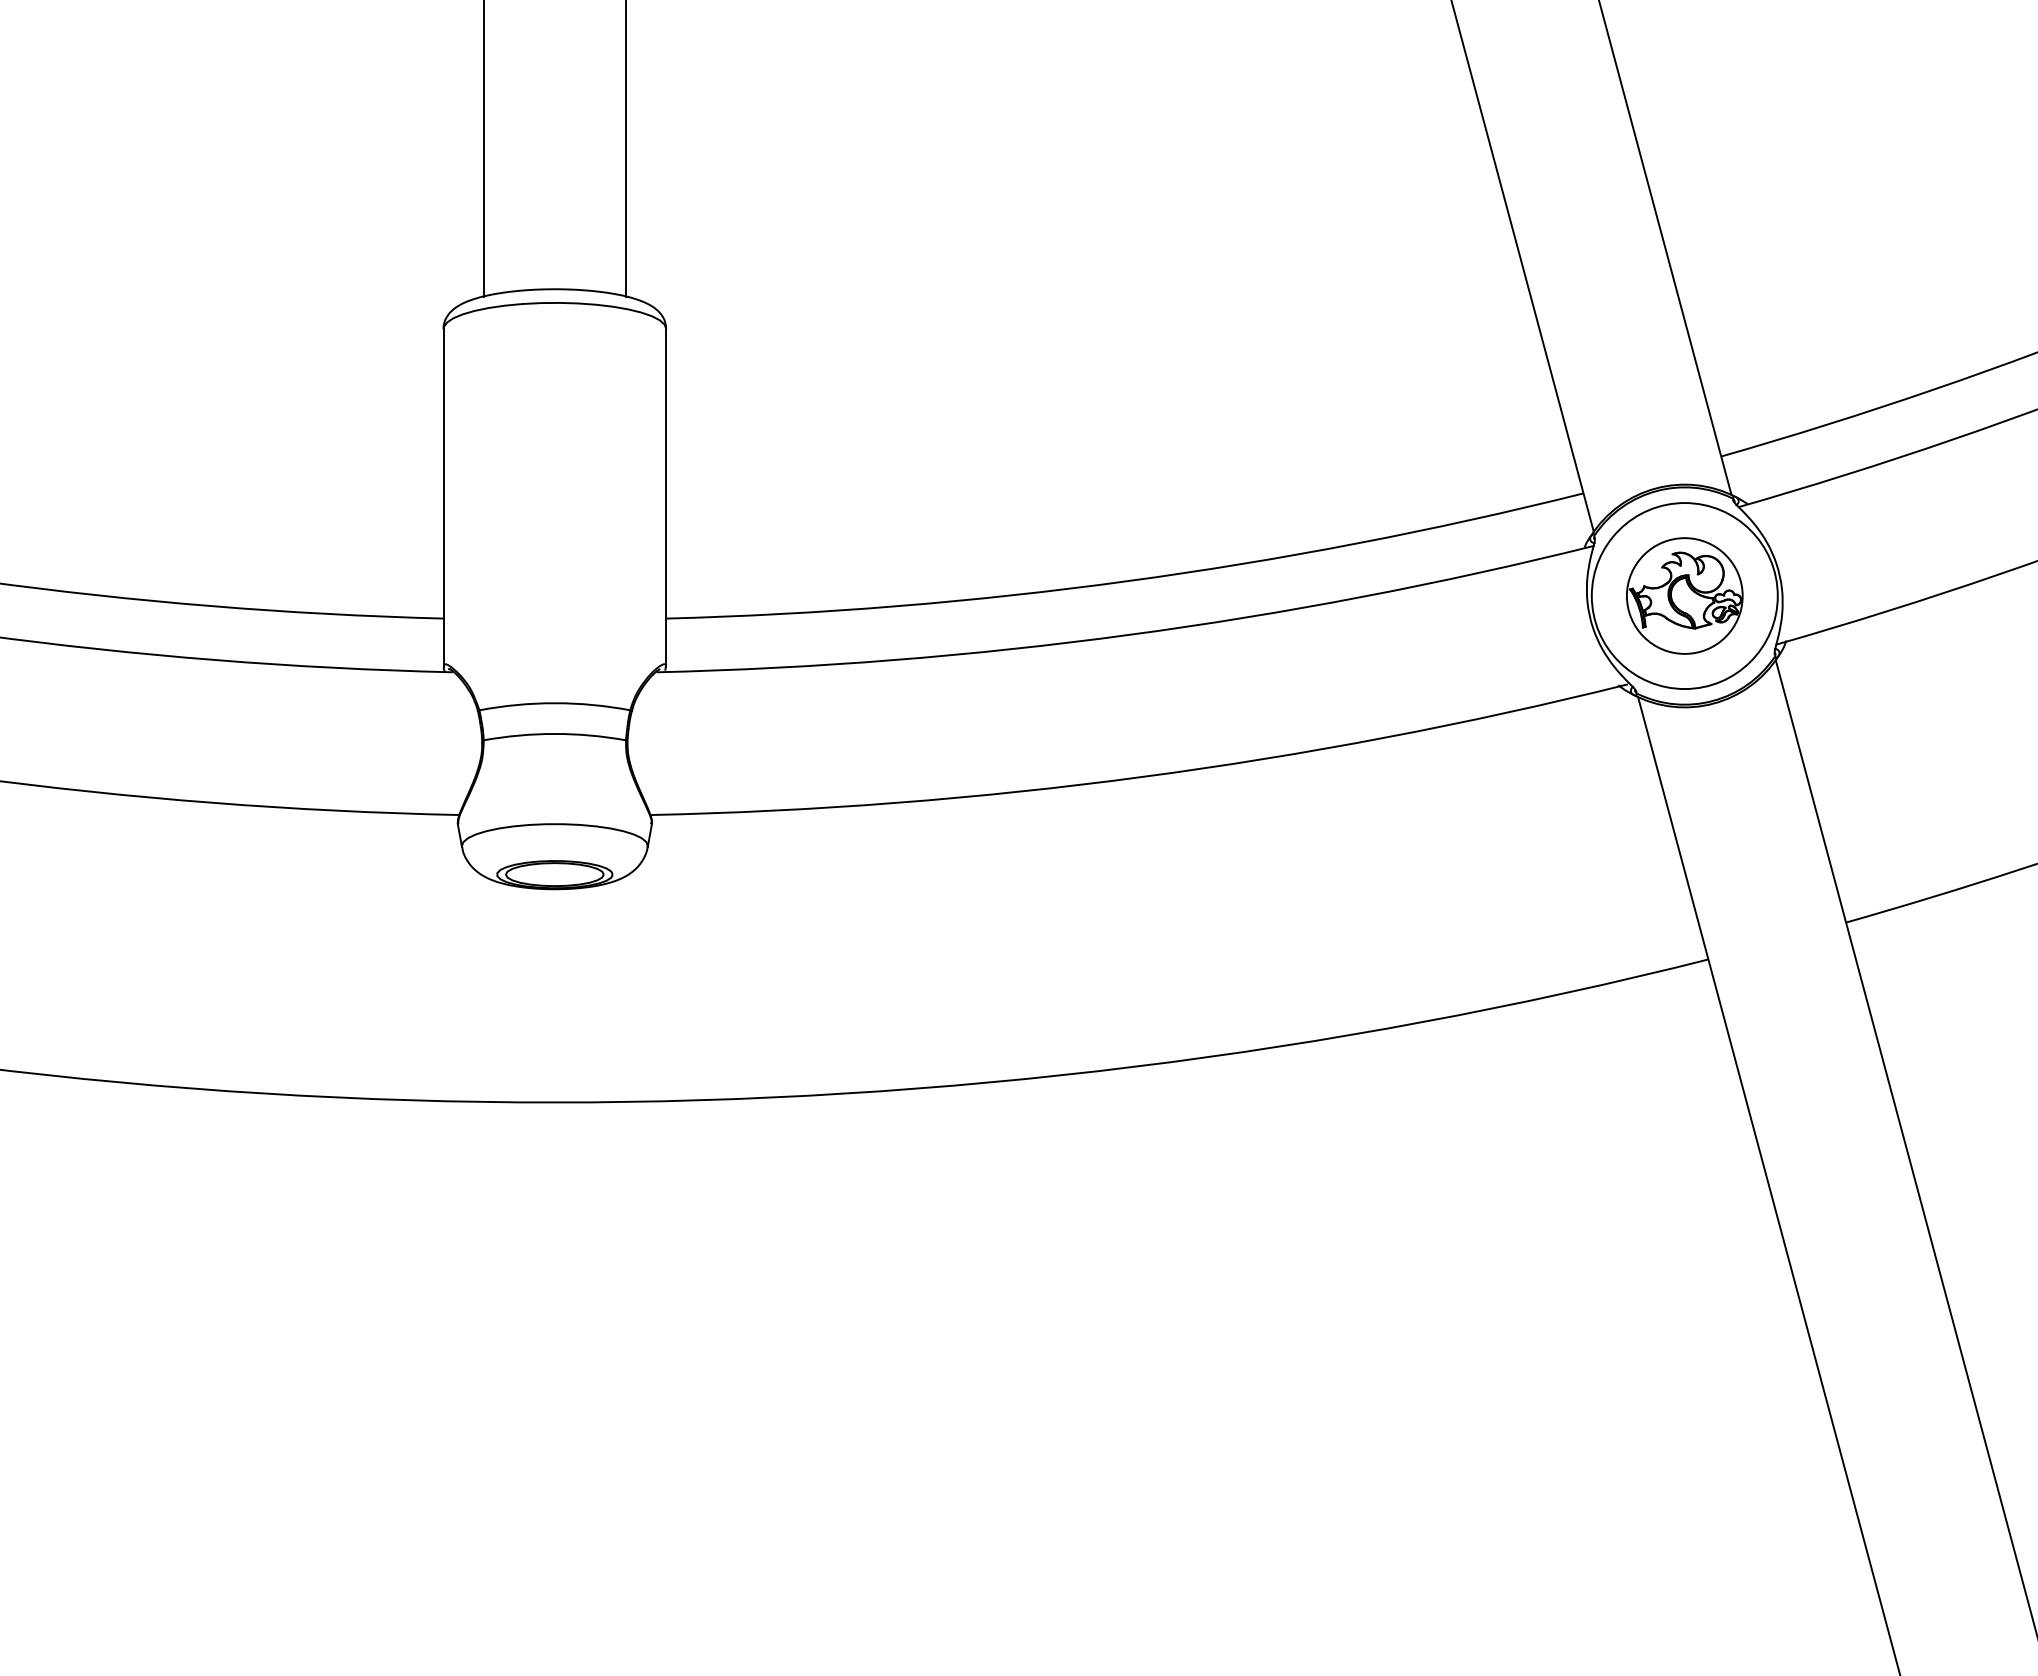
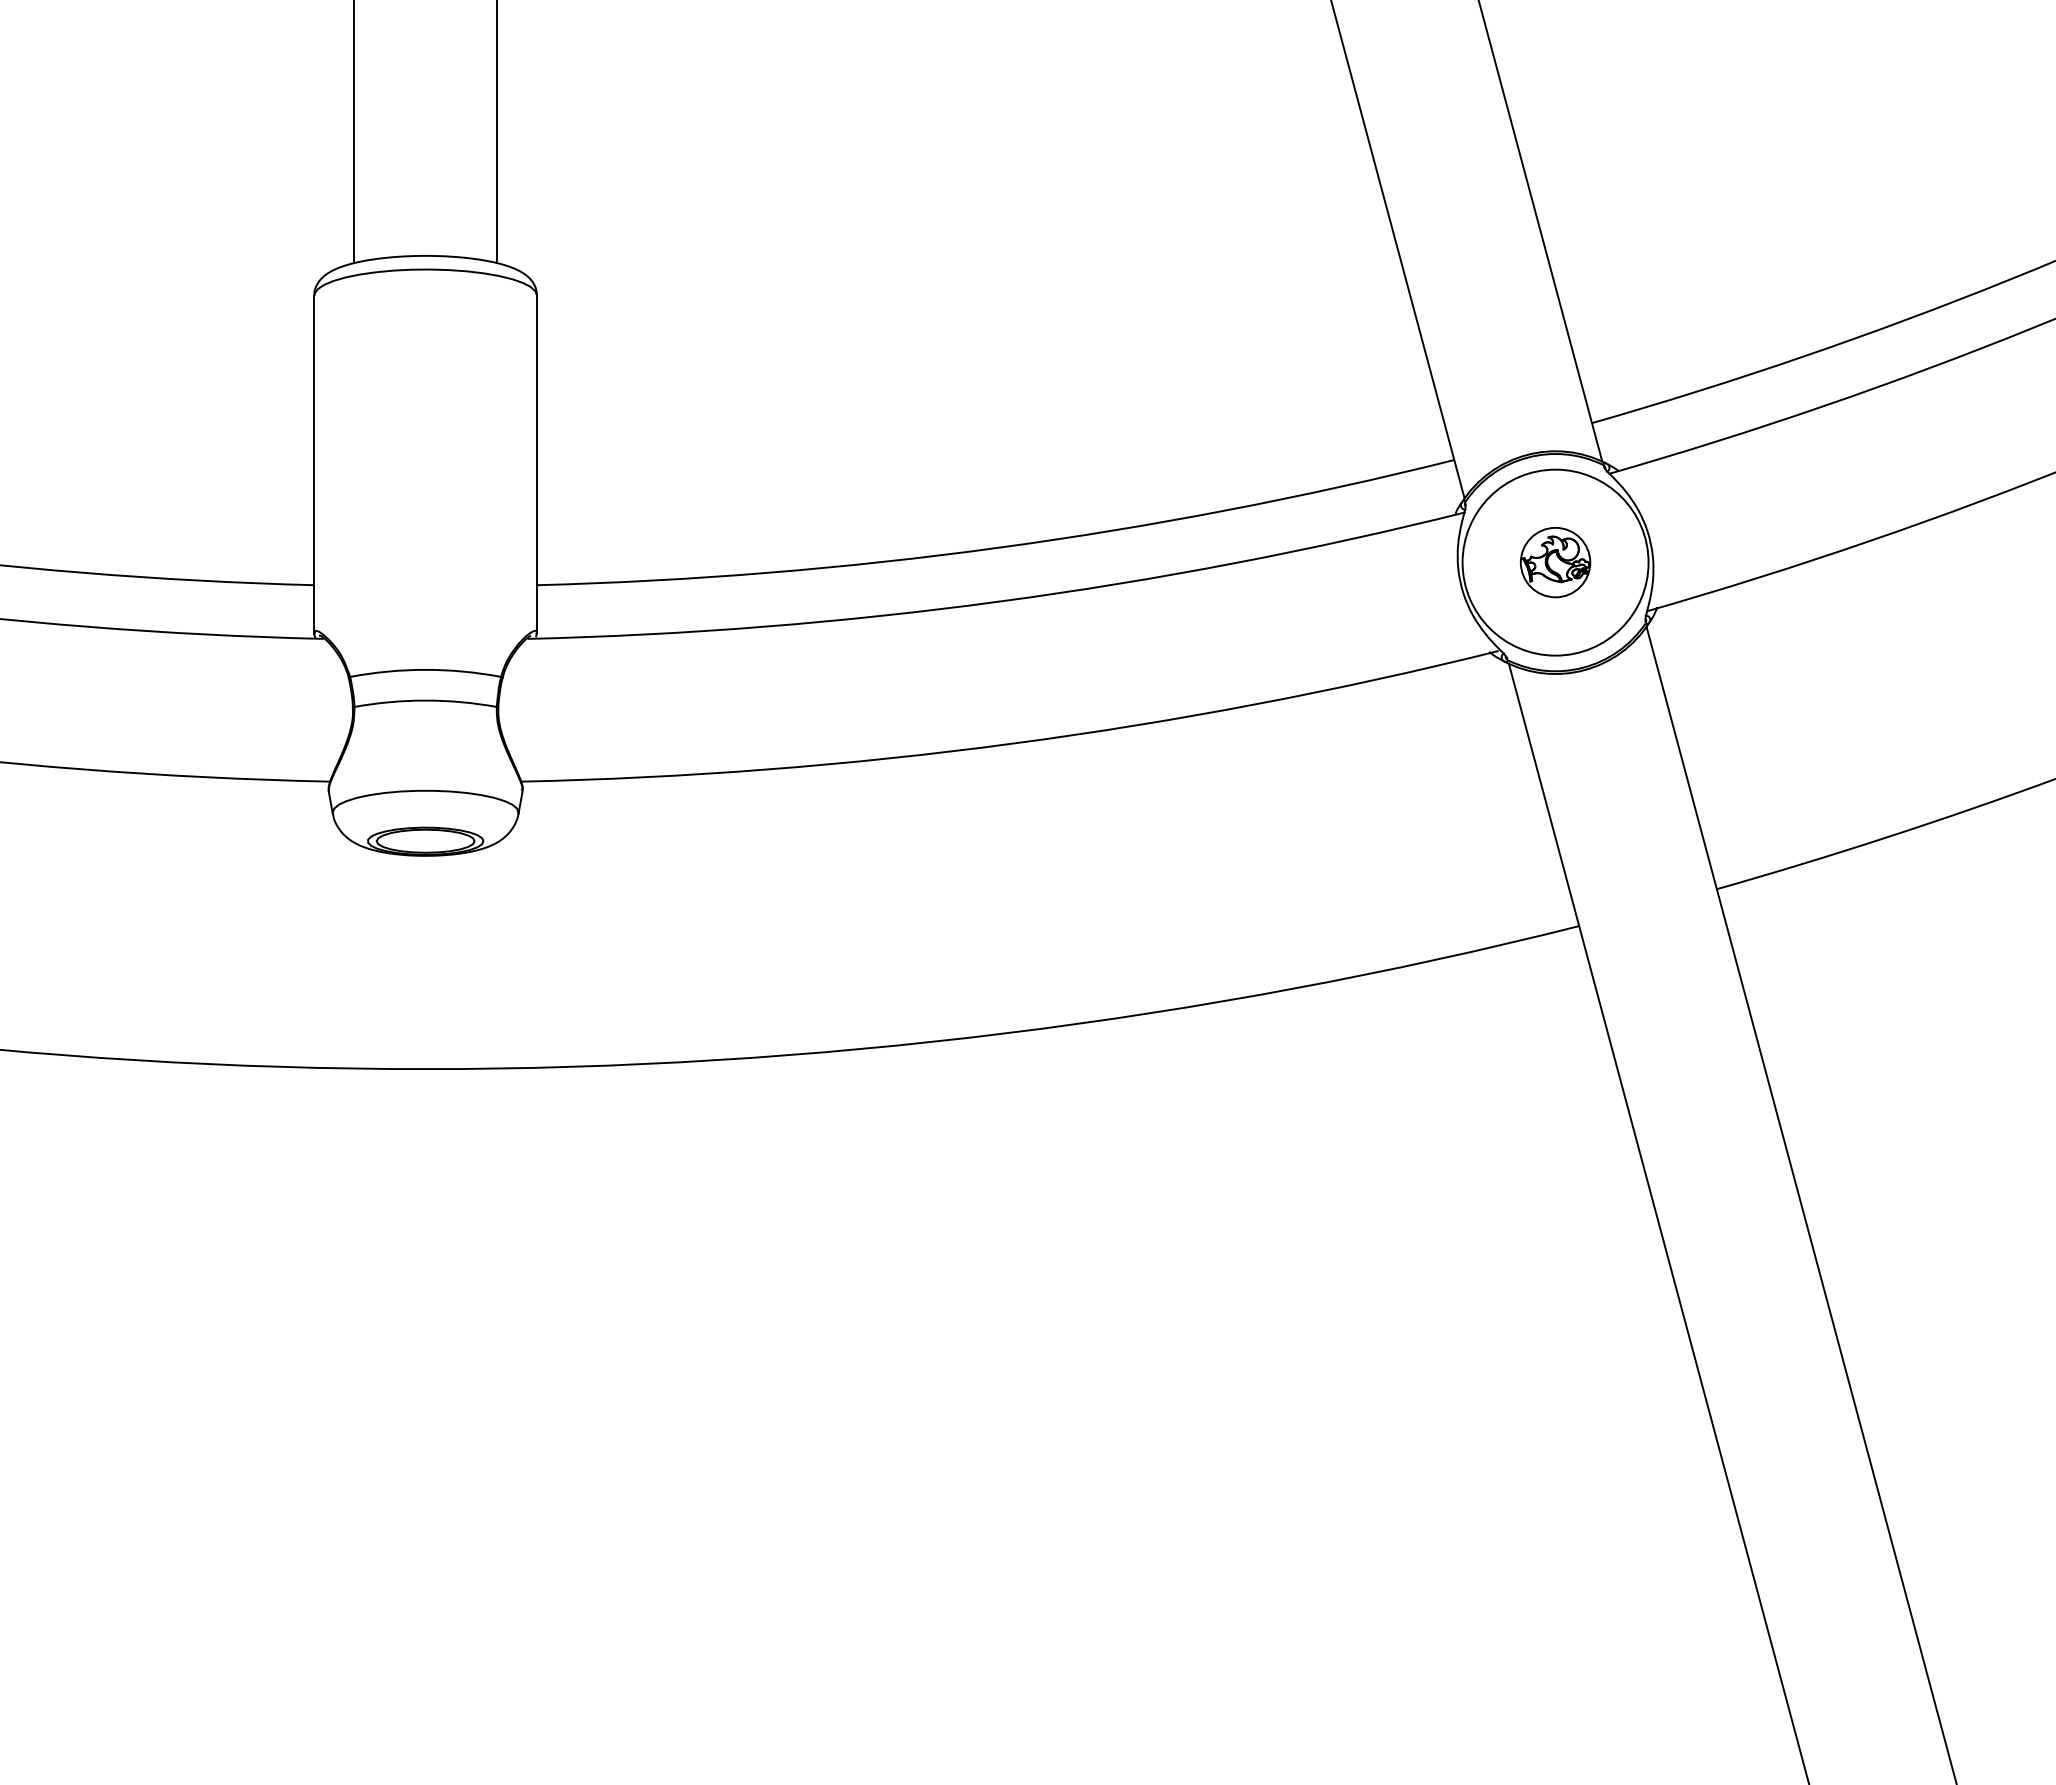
part: (1684, 595) -> (1555, 562), size x0.6

